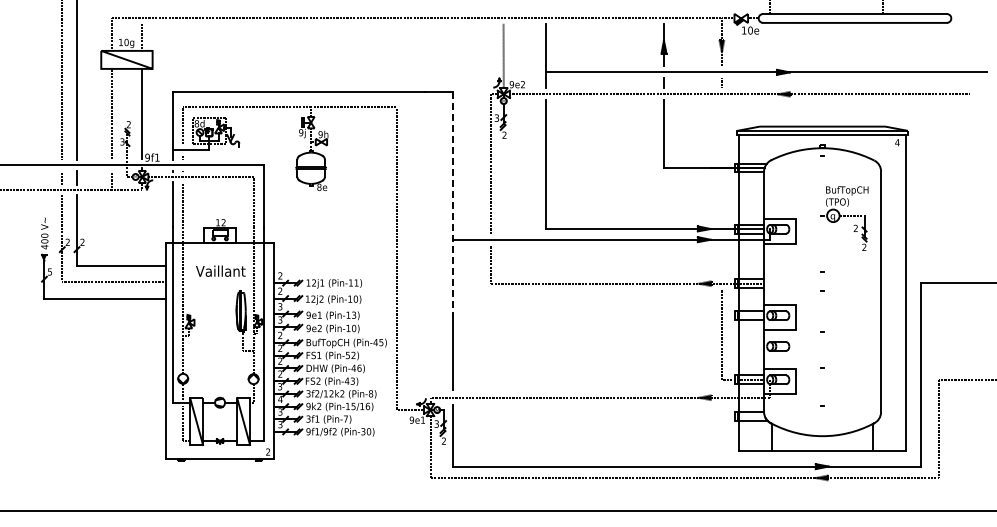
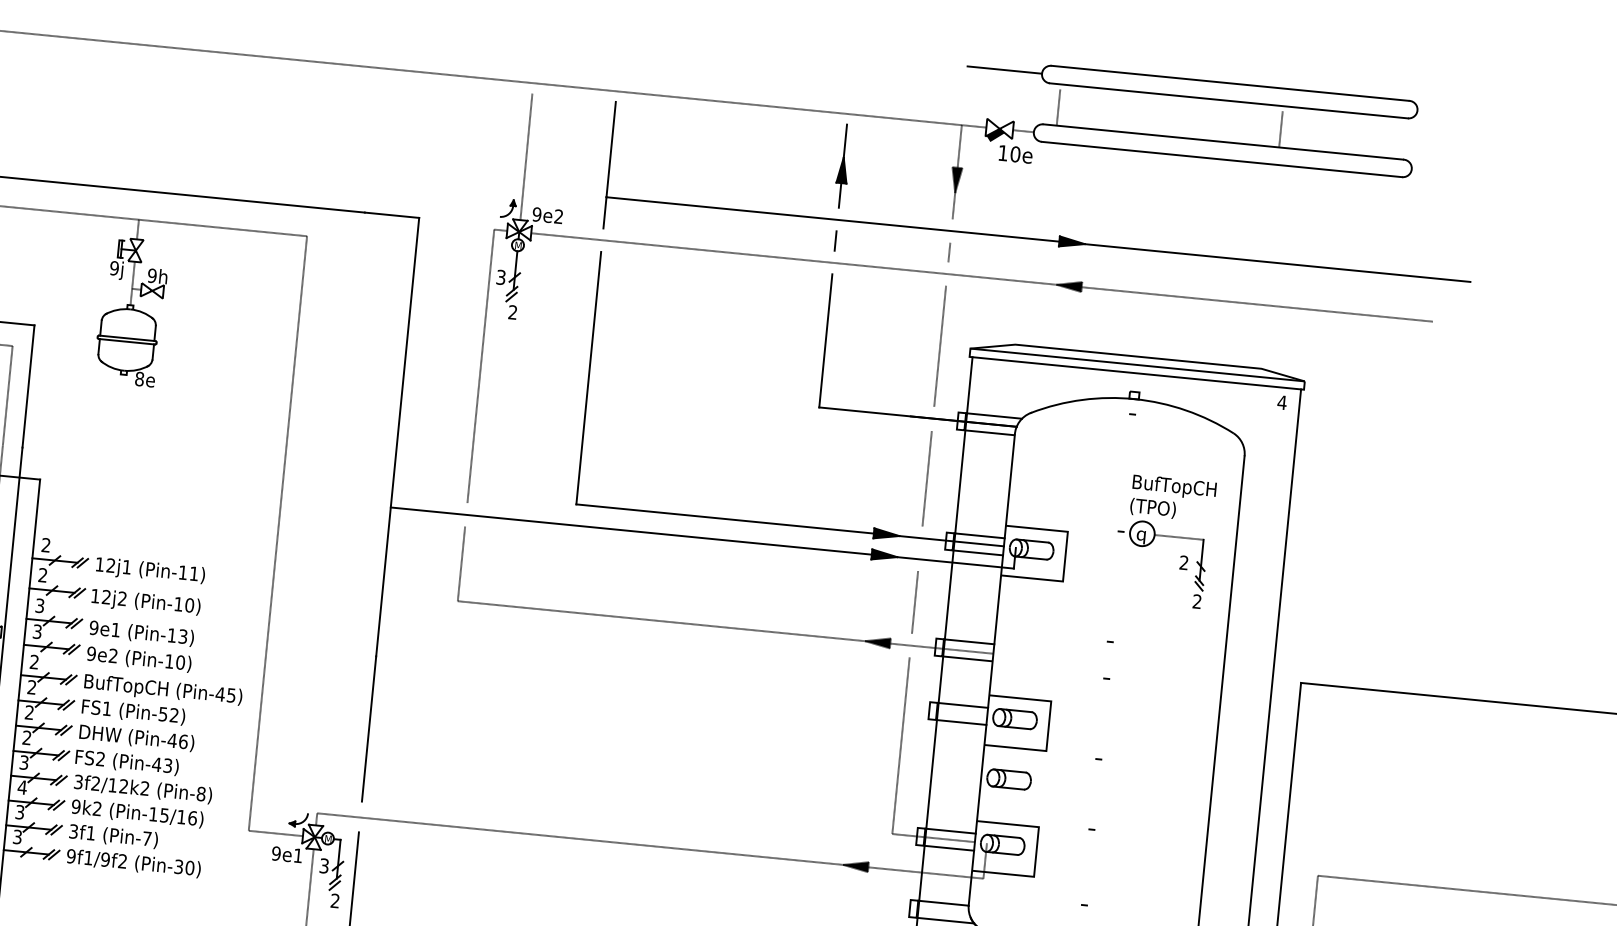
line: (721, 131) -> (939, 346), added
line: (721, 198) -> (926, 478), added
line: (452, 203) -> (397, 436), dashed -> solid
line: (721, 261) -> (914, 601), added

